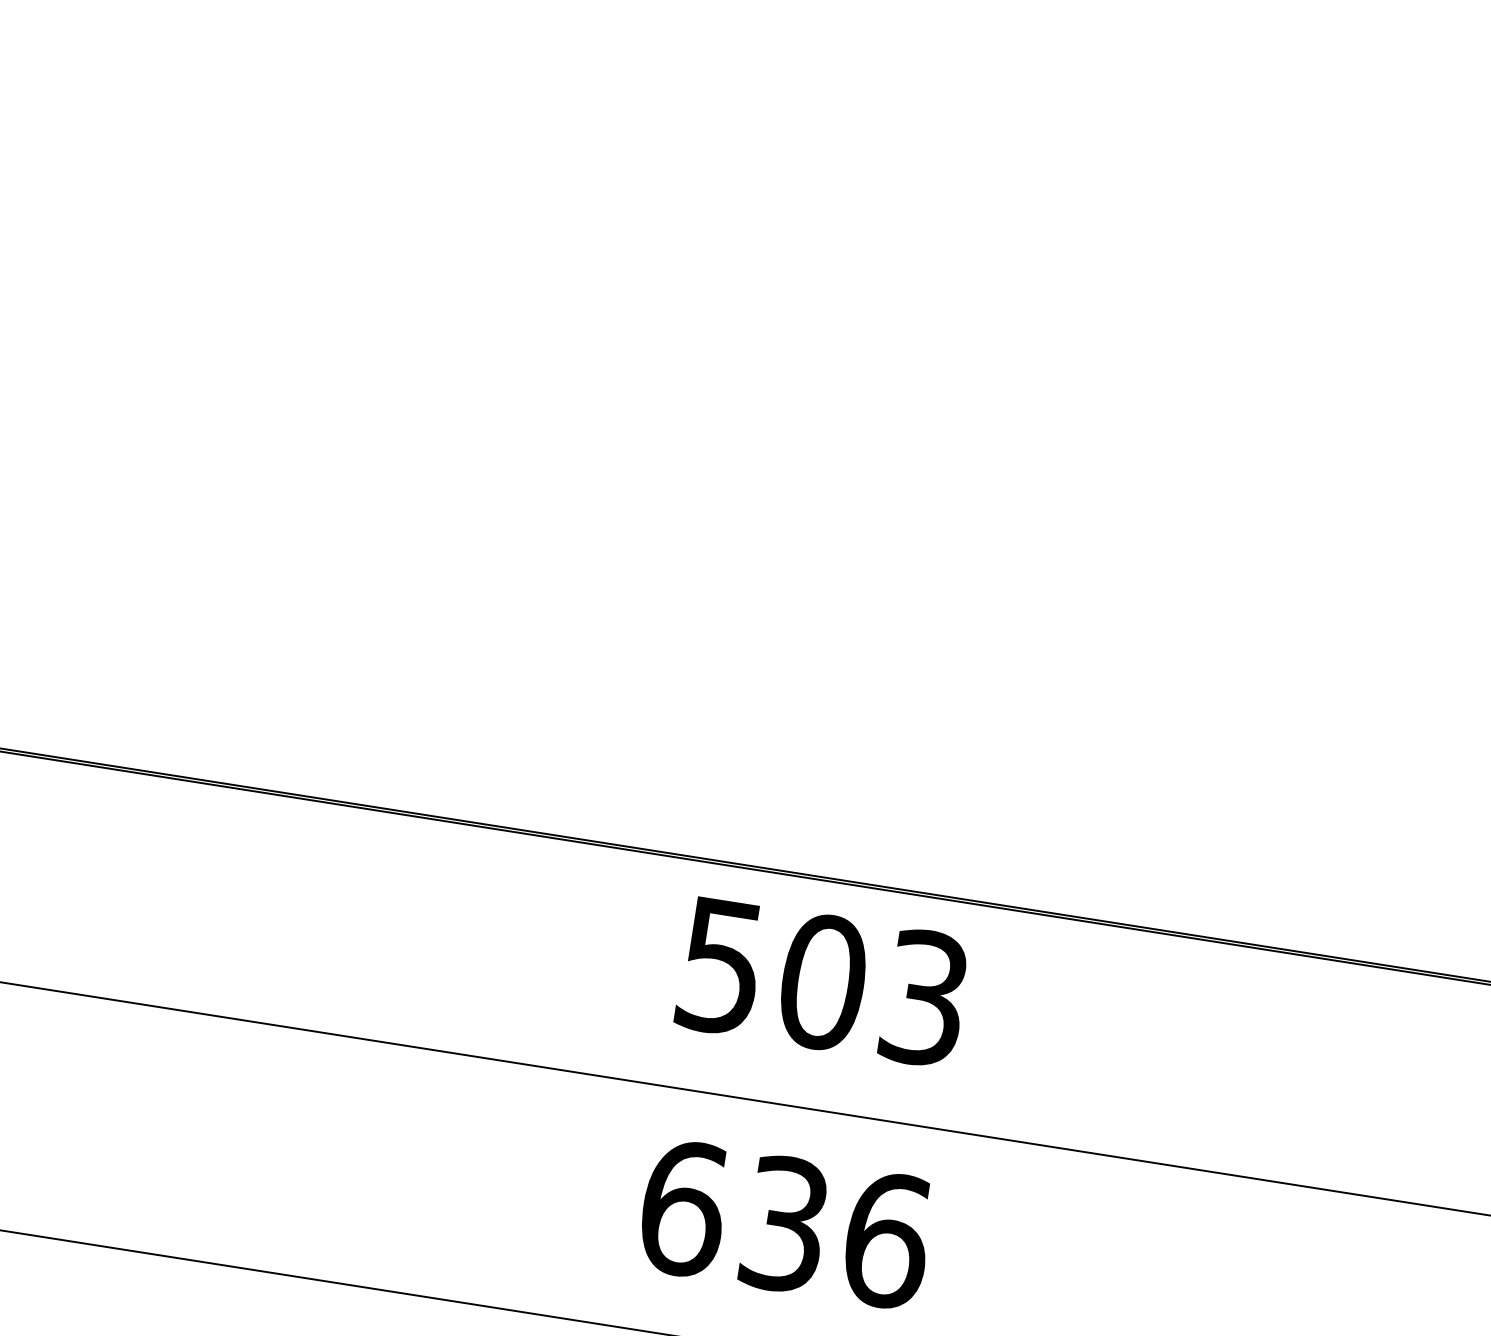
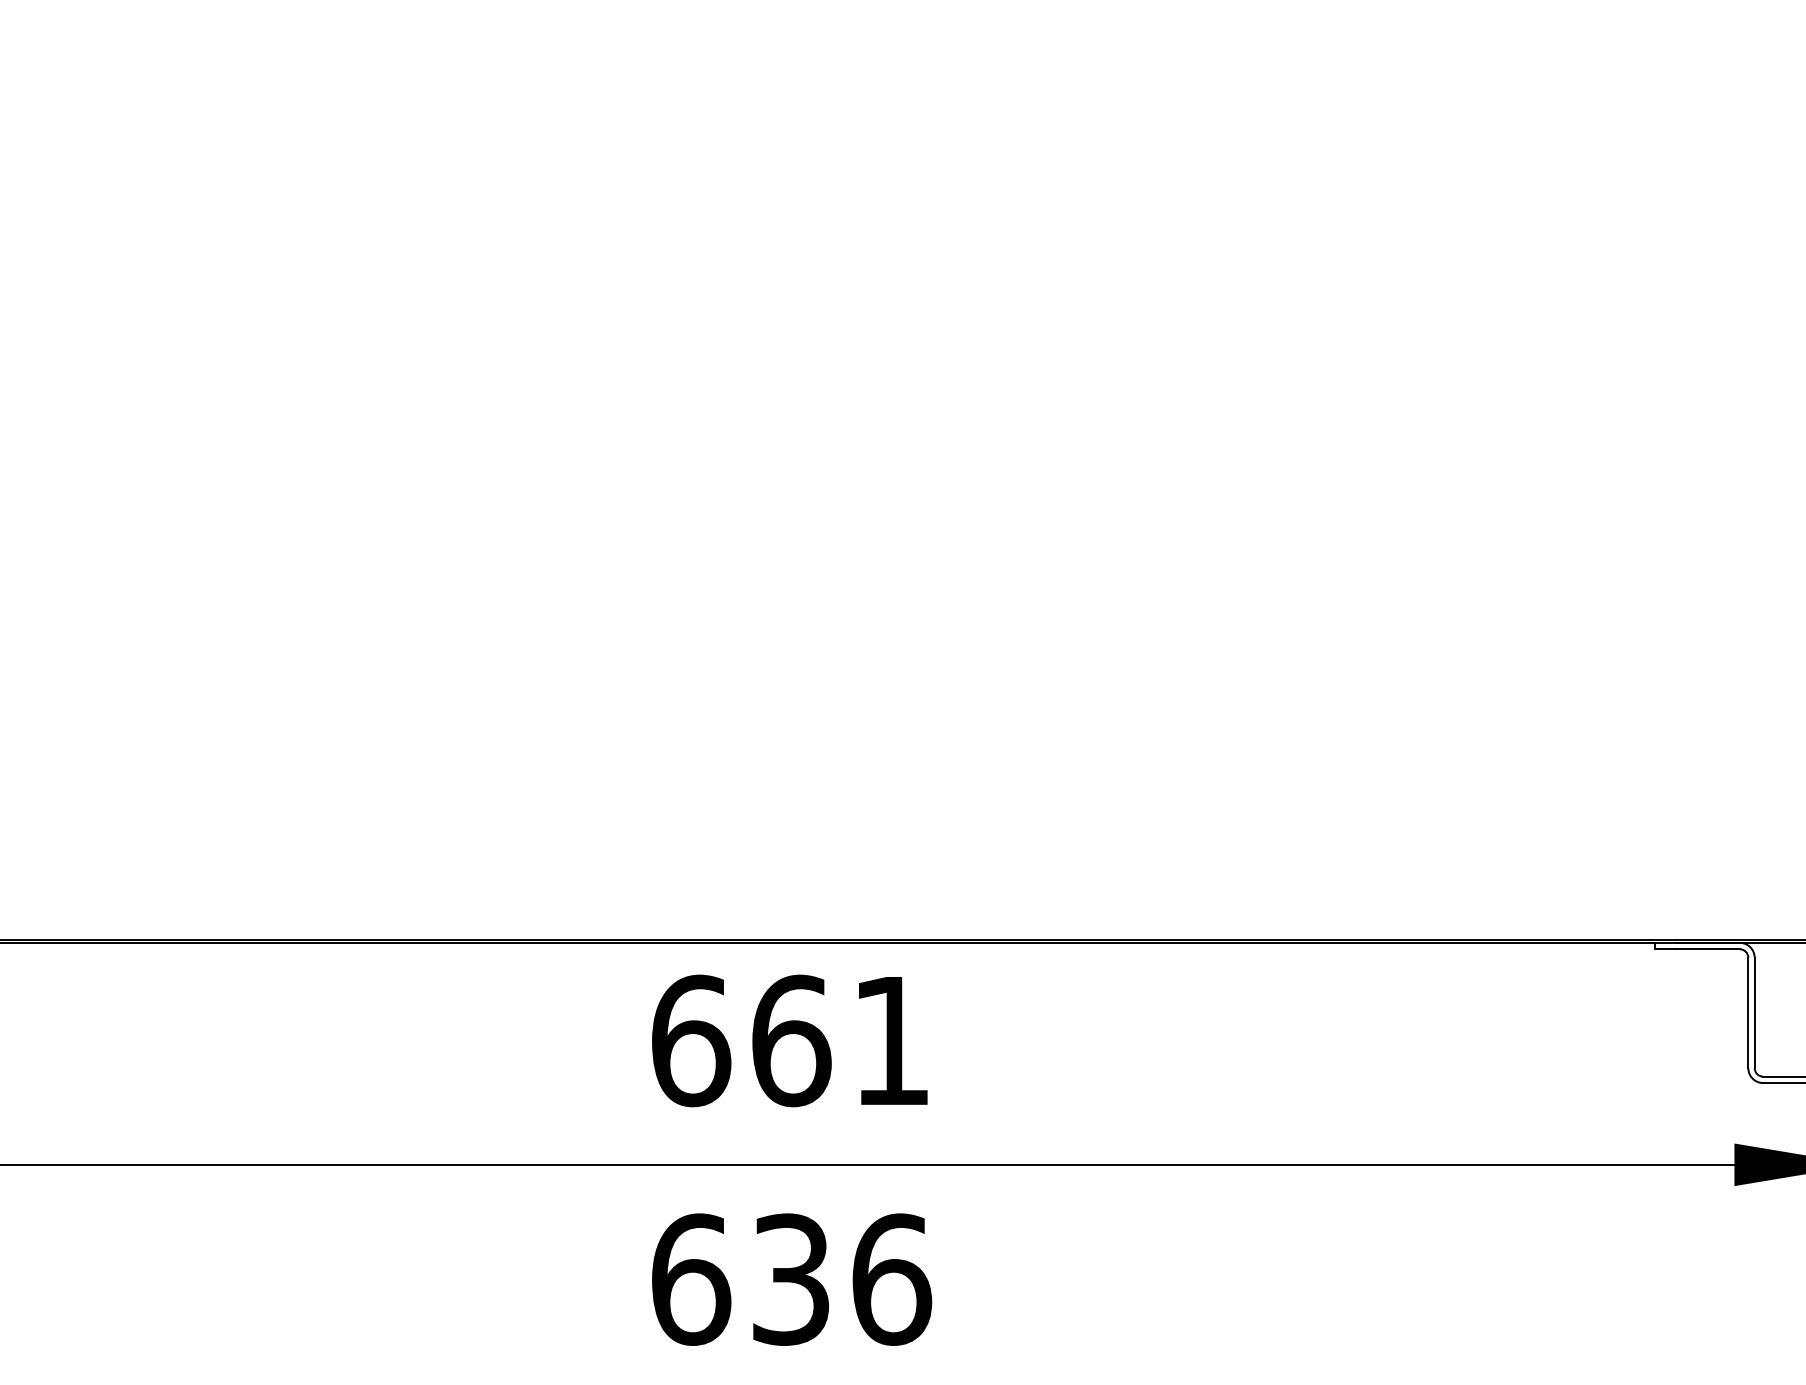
text: (822, 981) -> (790, 1040), 503 -> 661

